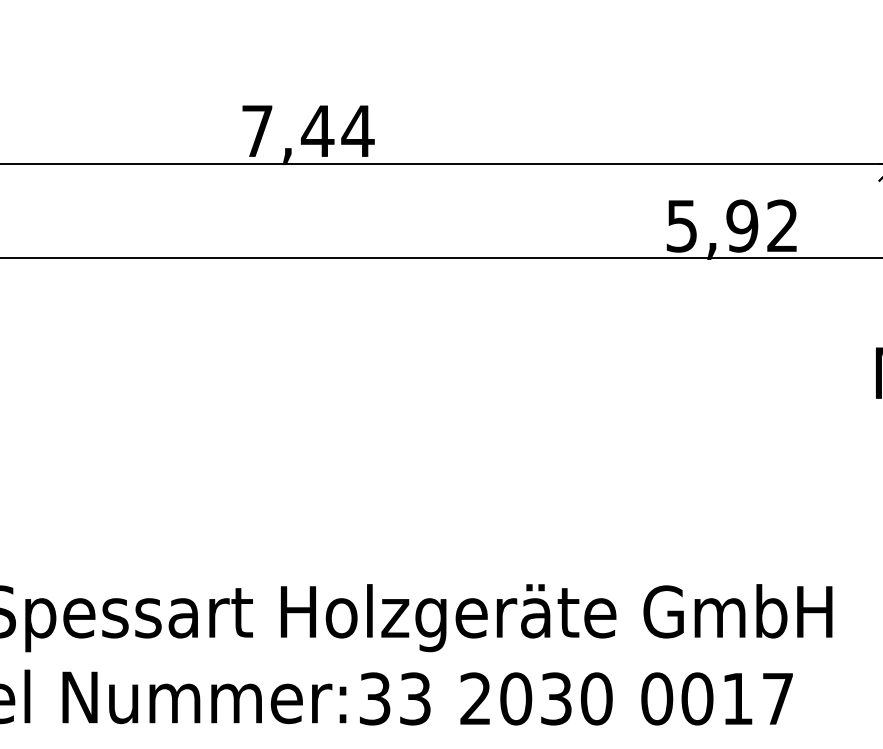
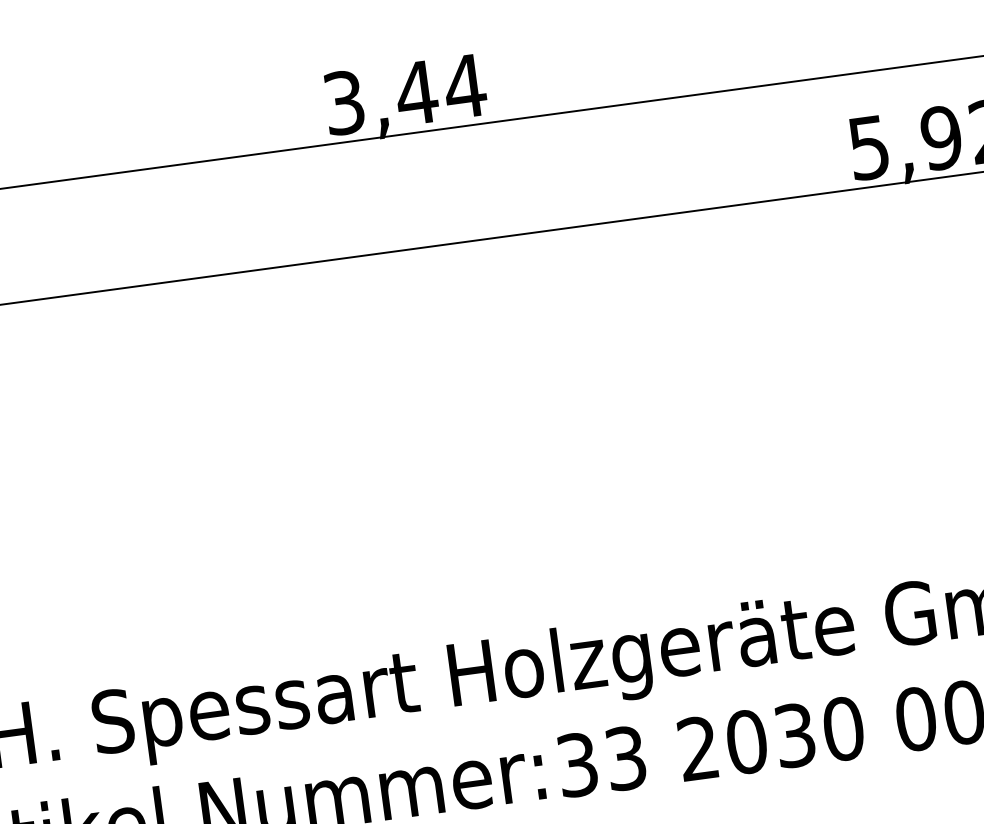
text: (257, 130) -> (344, 101), 7,44 -> 3,44

